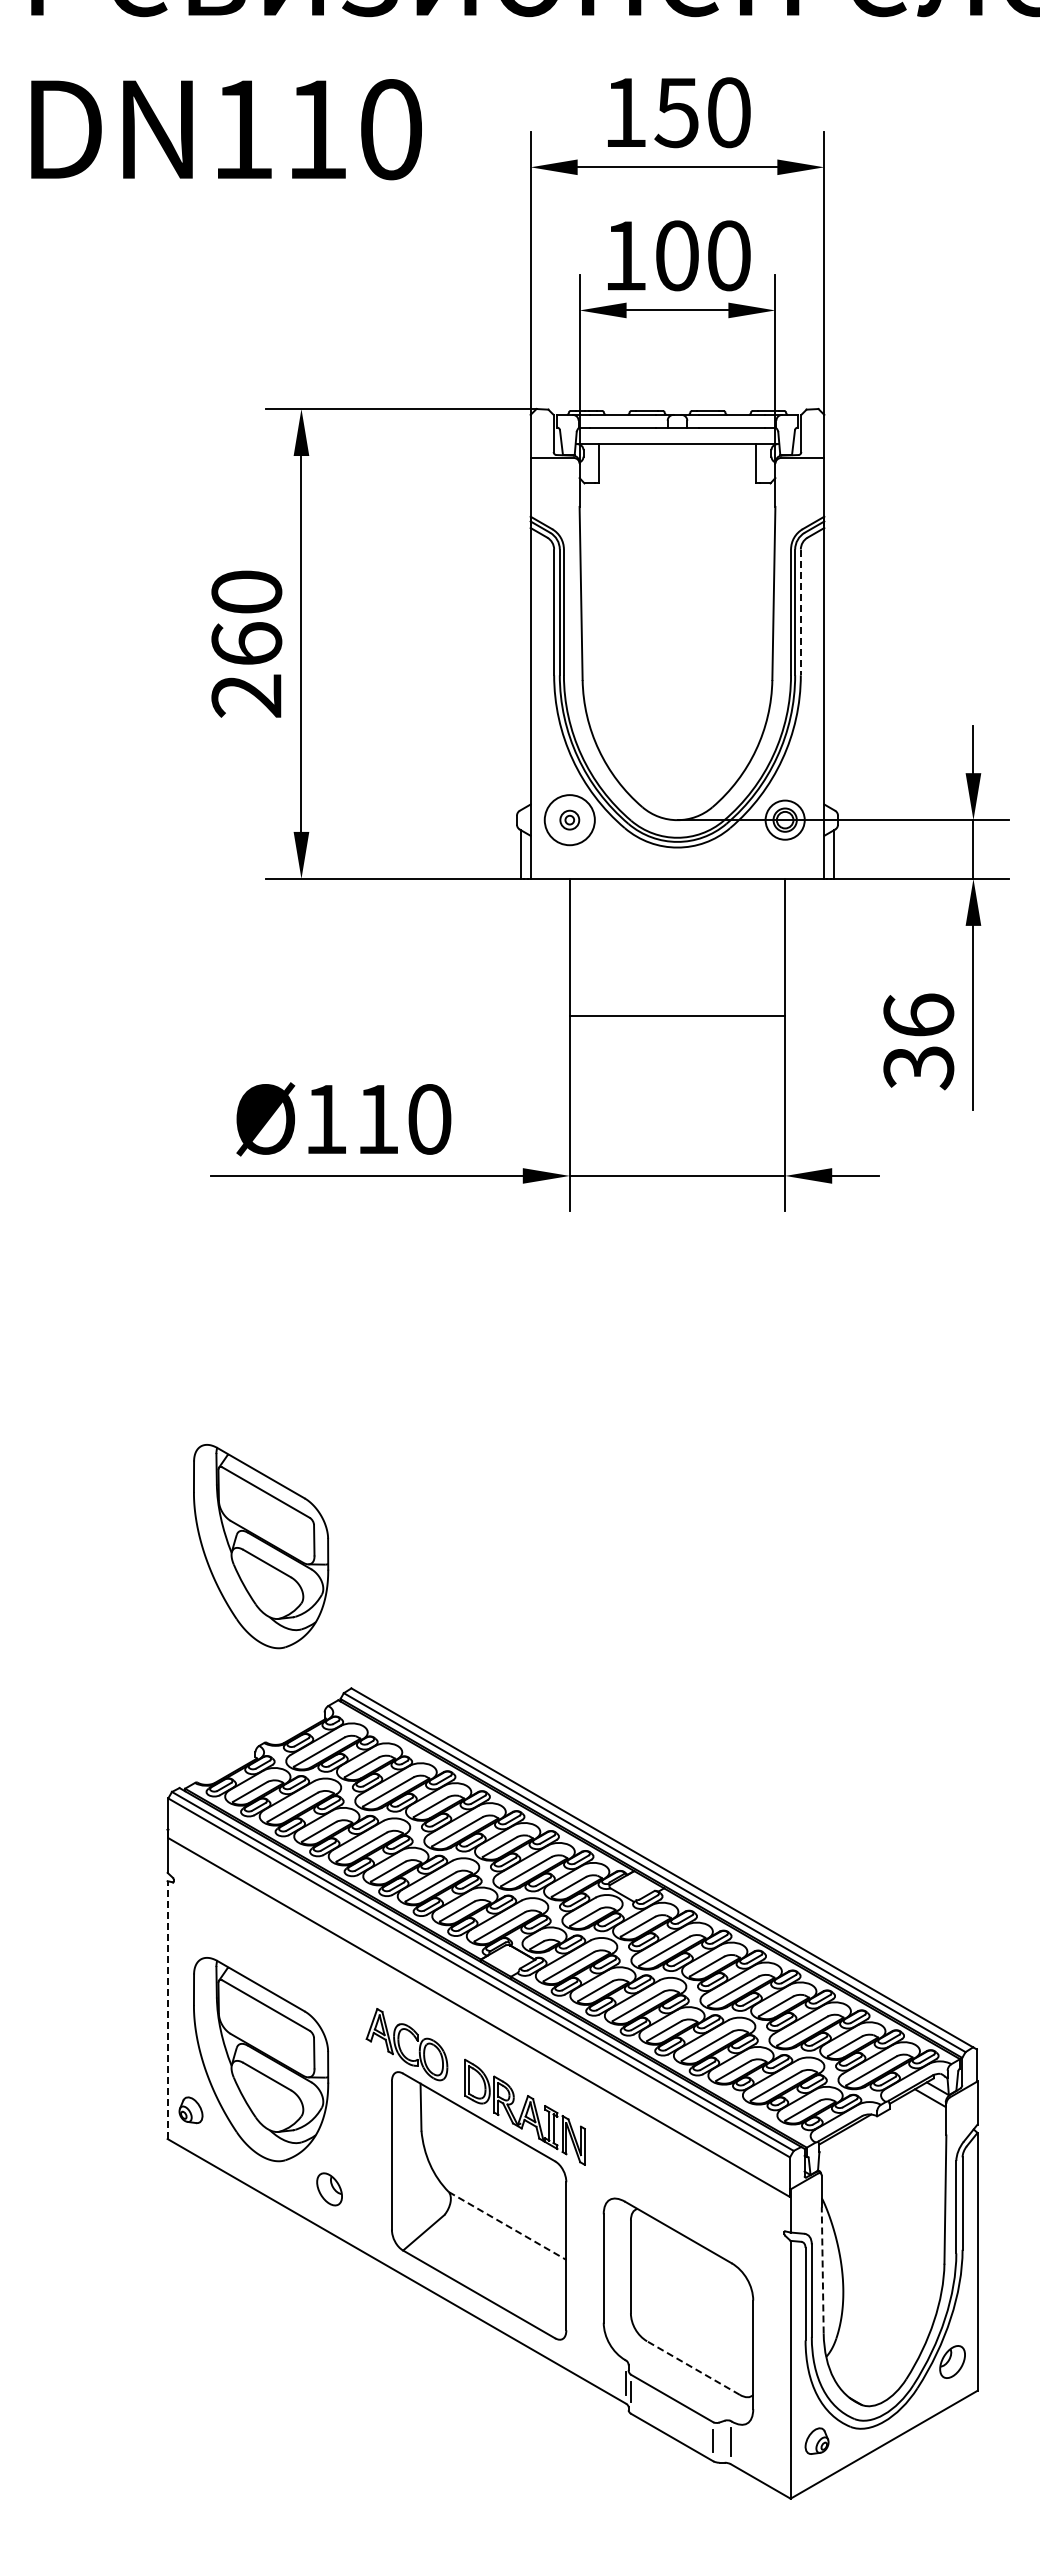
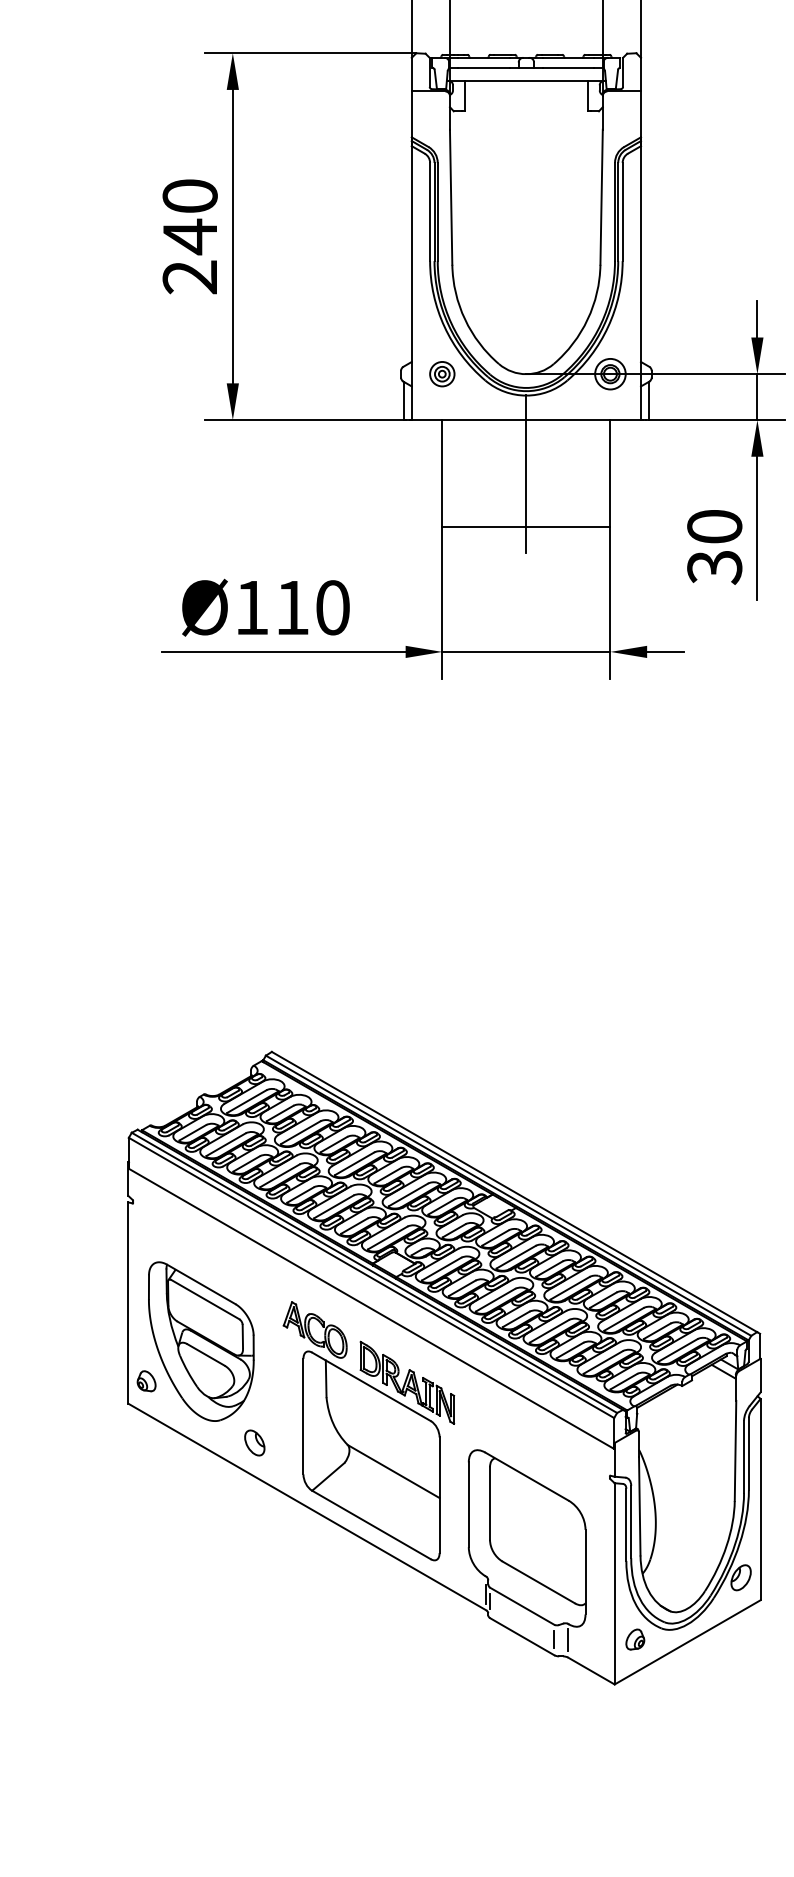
line: (800, 612) -> (622, 212), dashed -> solid
text: (246, 644) -> (189, 237), 260 -> 240
circle: (569, 819) -> (442, 373), size x0.62
line: (677, 947) -> (526, 473), added
text: (918, 1014) -> (714, 525), 36 -> 30
part: (261, 1546) -> (201, 941), removed
line: (167, 2010) -> (128, 1303), dashed -> solid
line: (507, 2225) -> (393, 1471), dashed -> solid
line: (822, 2269) -> (639, 1505), dashed -> solid
line: (693, 2368) -> (538, 1582), dashed -> solid

